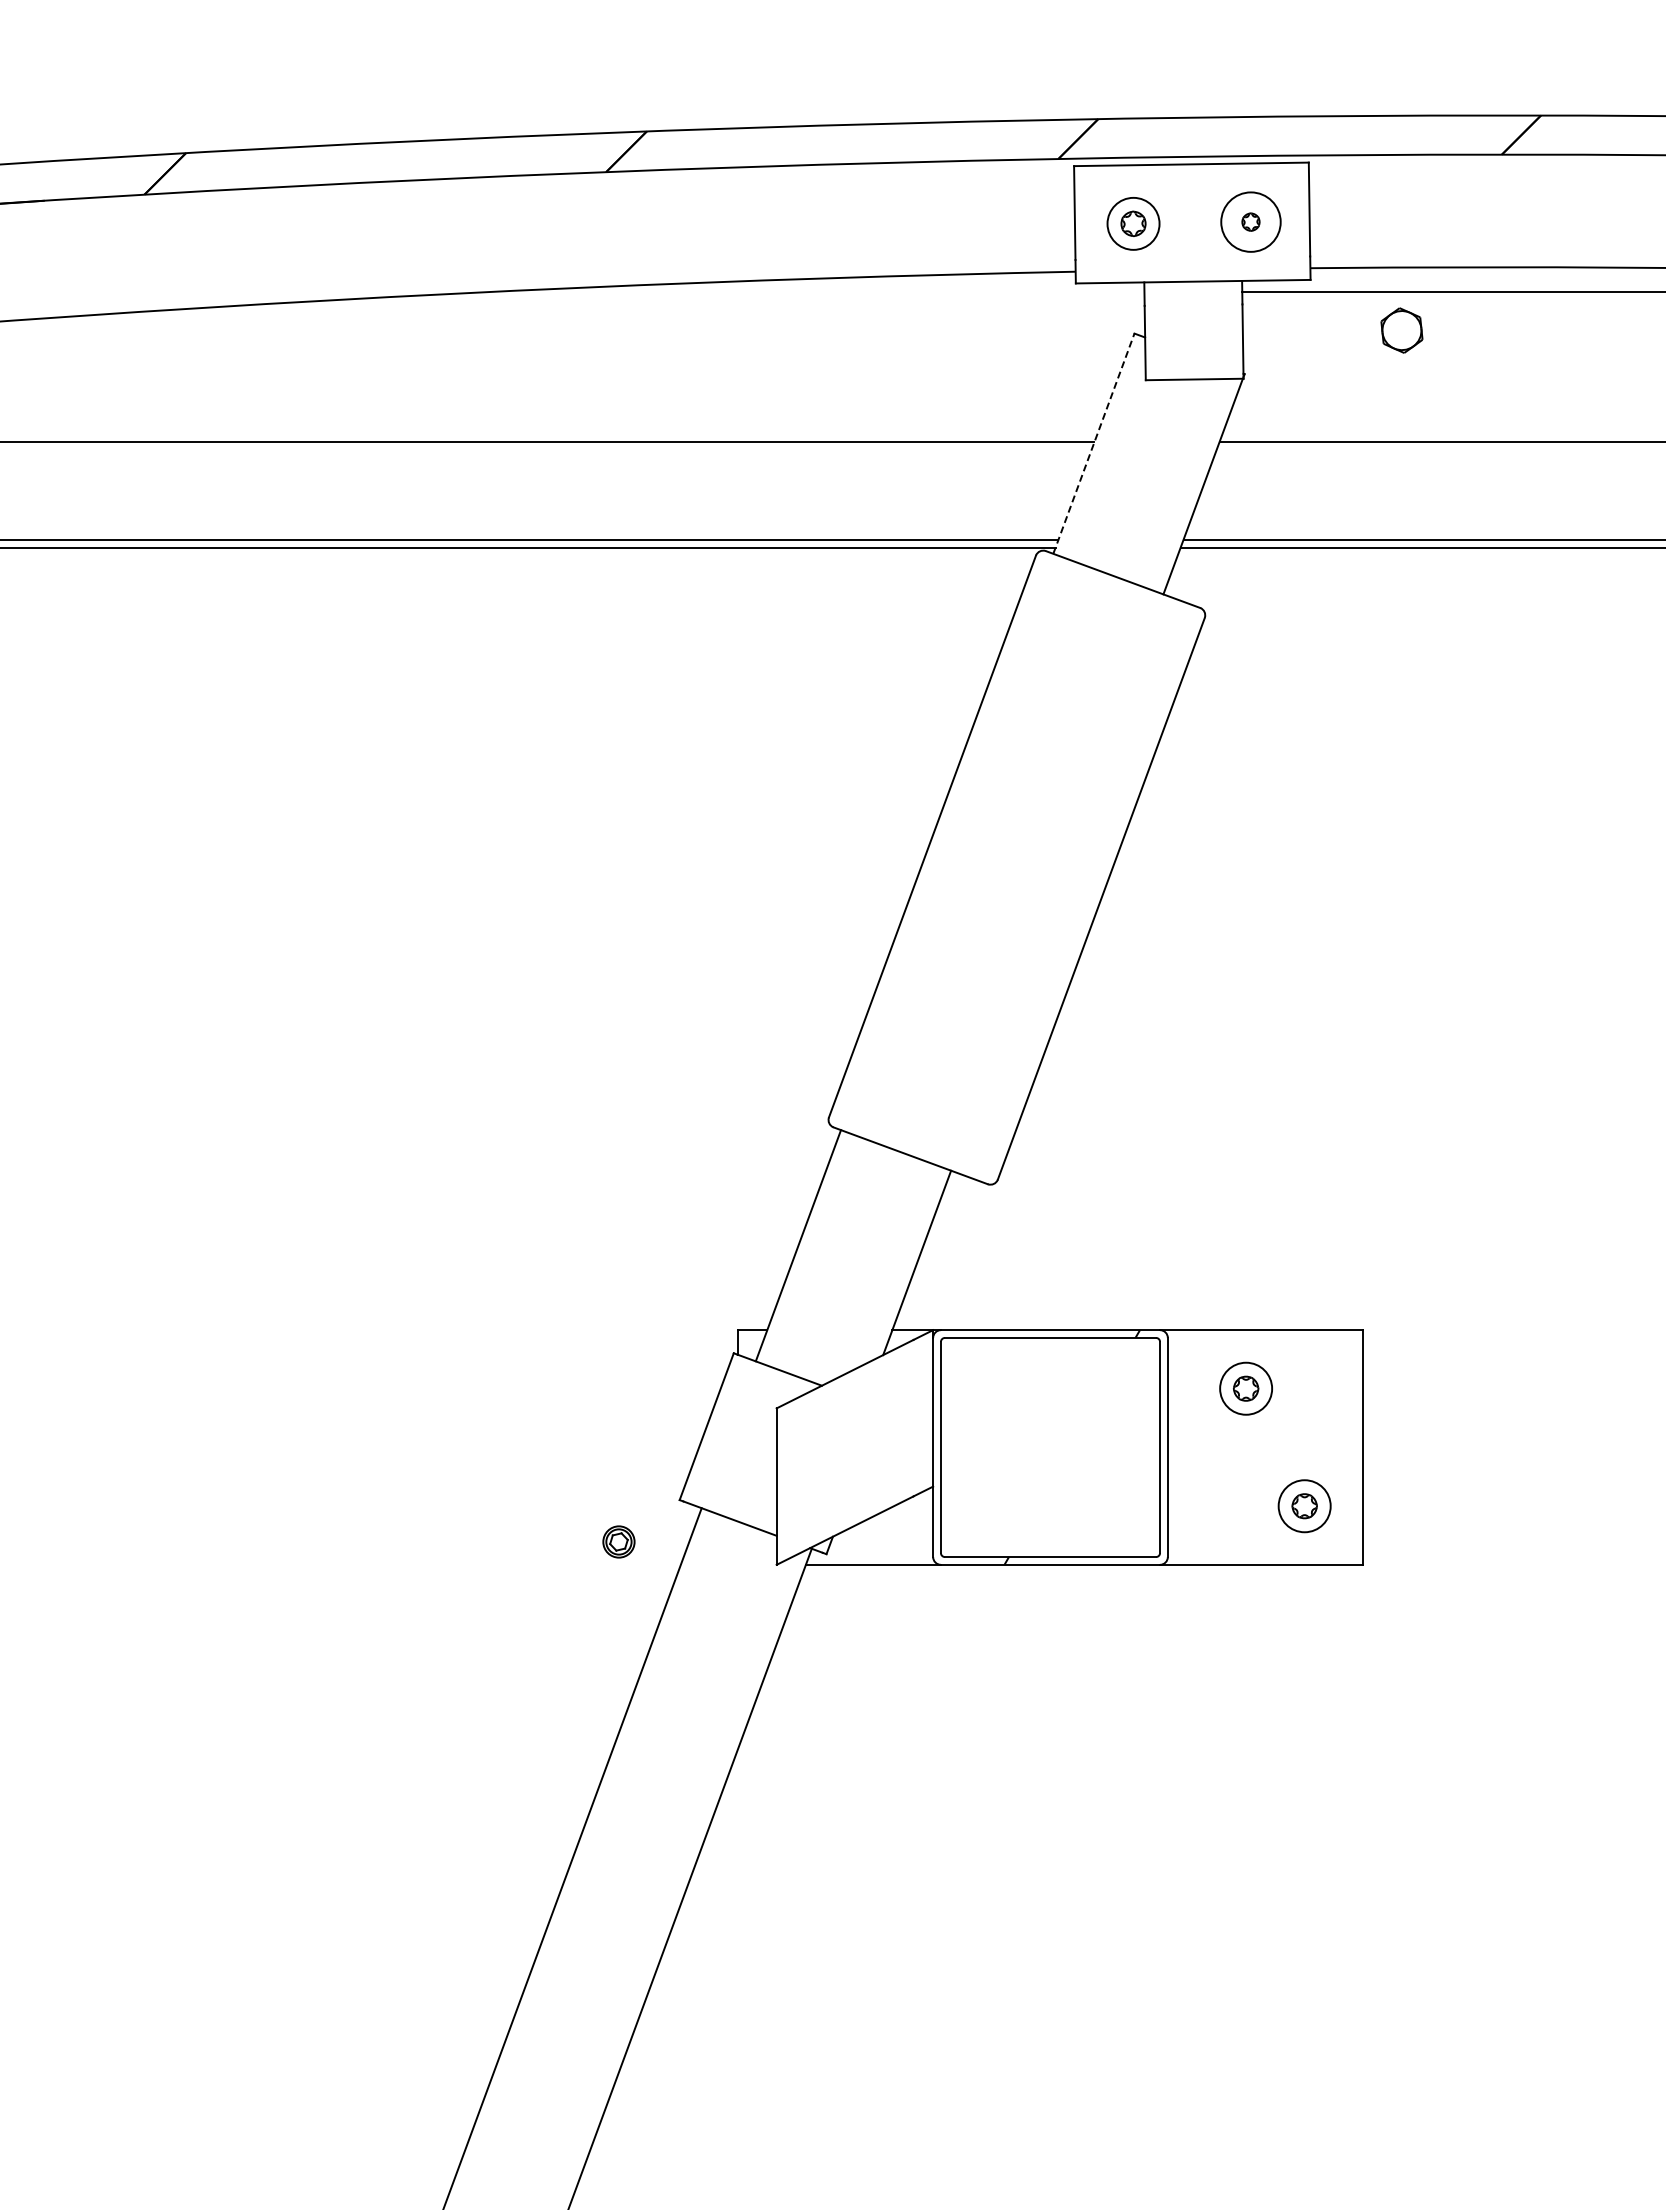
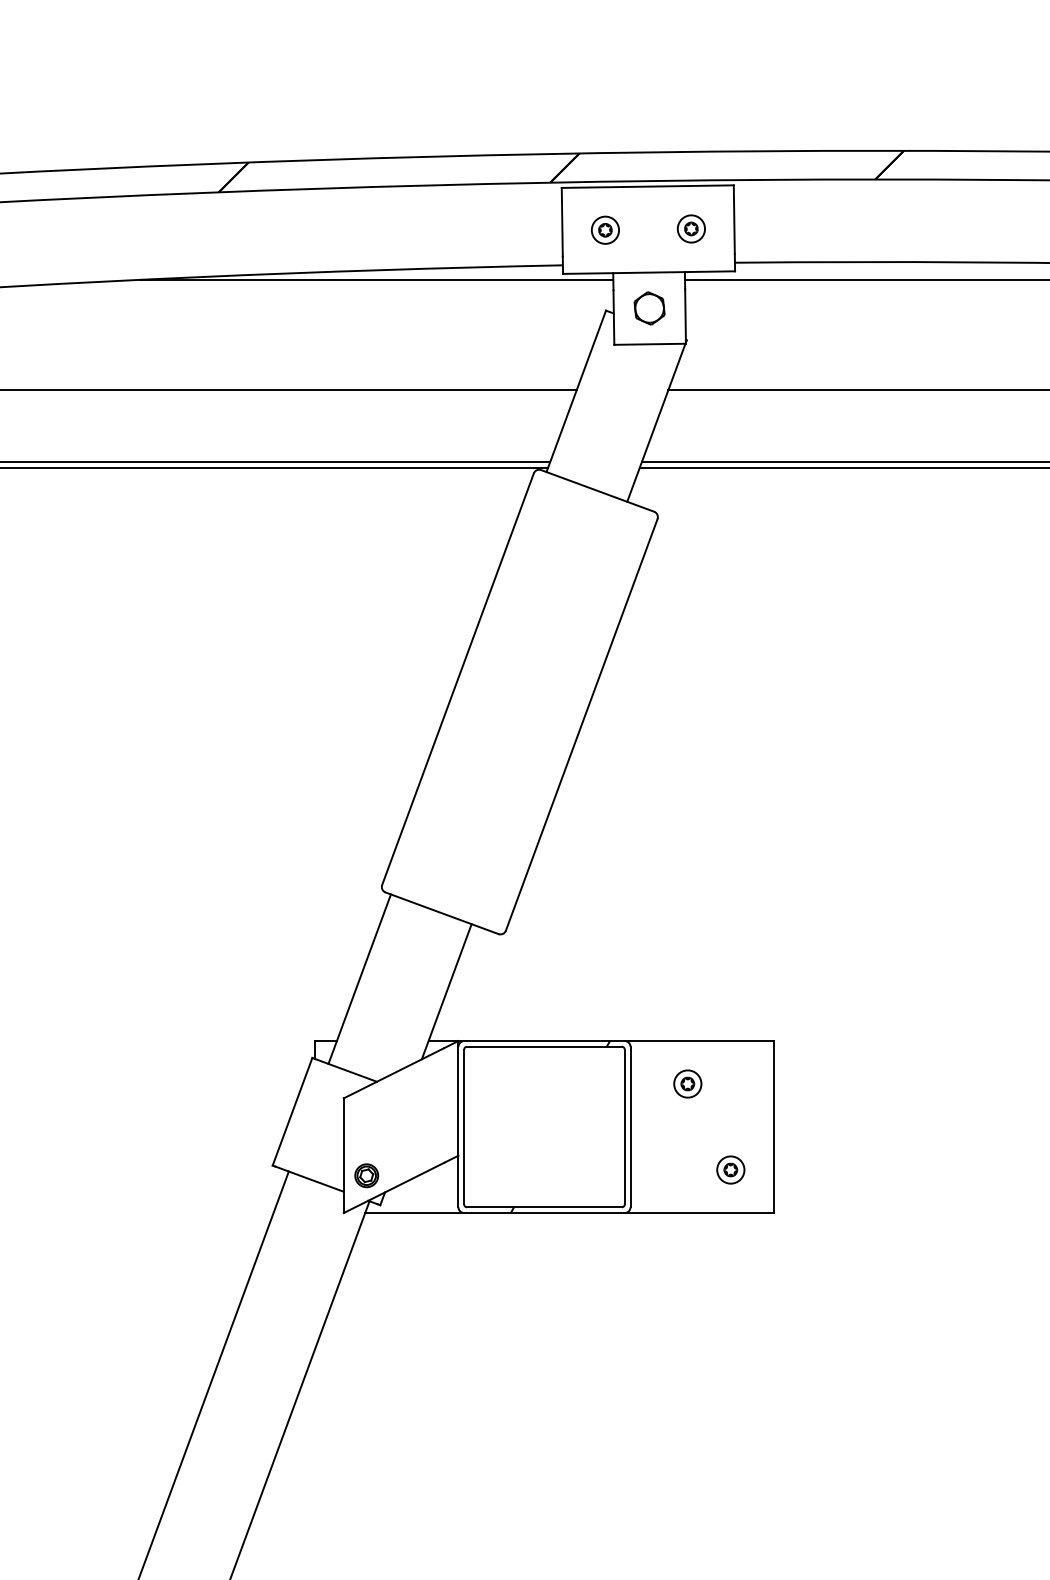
circle: (1250, 221) -> (691, 228), size x0.62
part: (1133, 223) -> (605, 229), size x0.71
line: (821, 291) -> (376, 279), added
part: (1401, 330) -> (649, 308), moved
line: (1094, 443) -> (576, 391), dashed -> solid
part: (1245, 1388) -> (687, 1083), size x0.71
part: (1304, 1505) -> (730, 1169), size x0.71
part: (618, 1541) -> (366, 1175), moved

